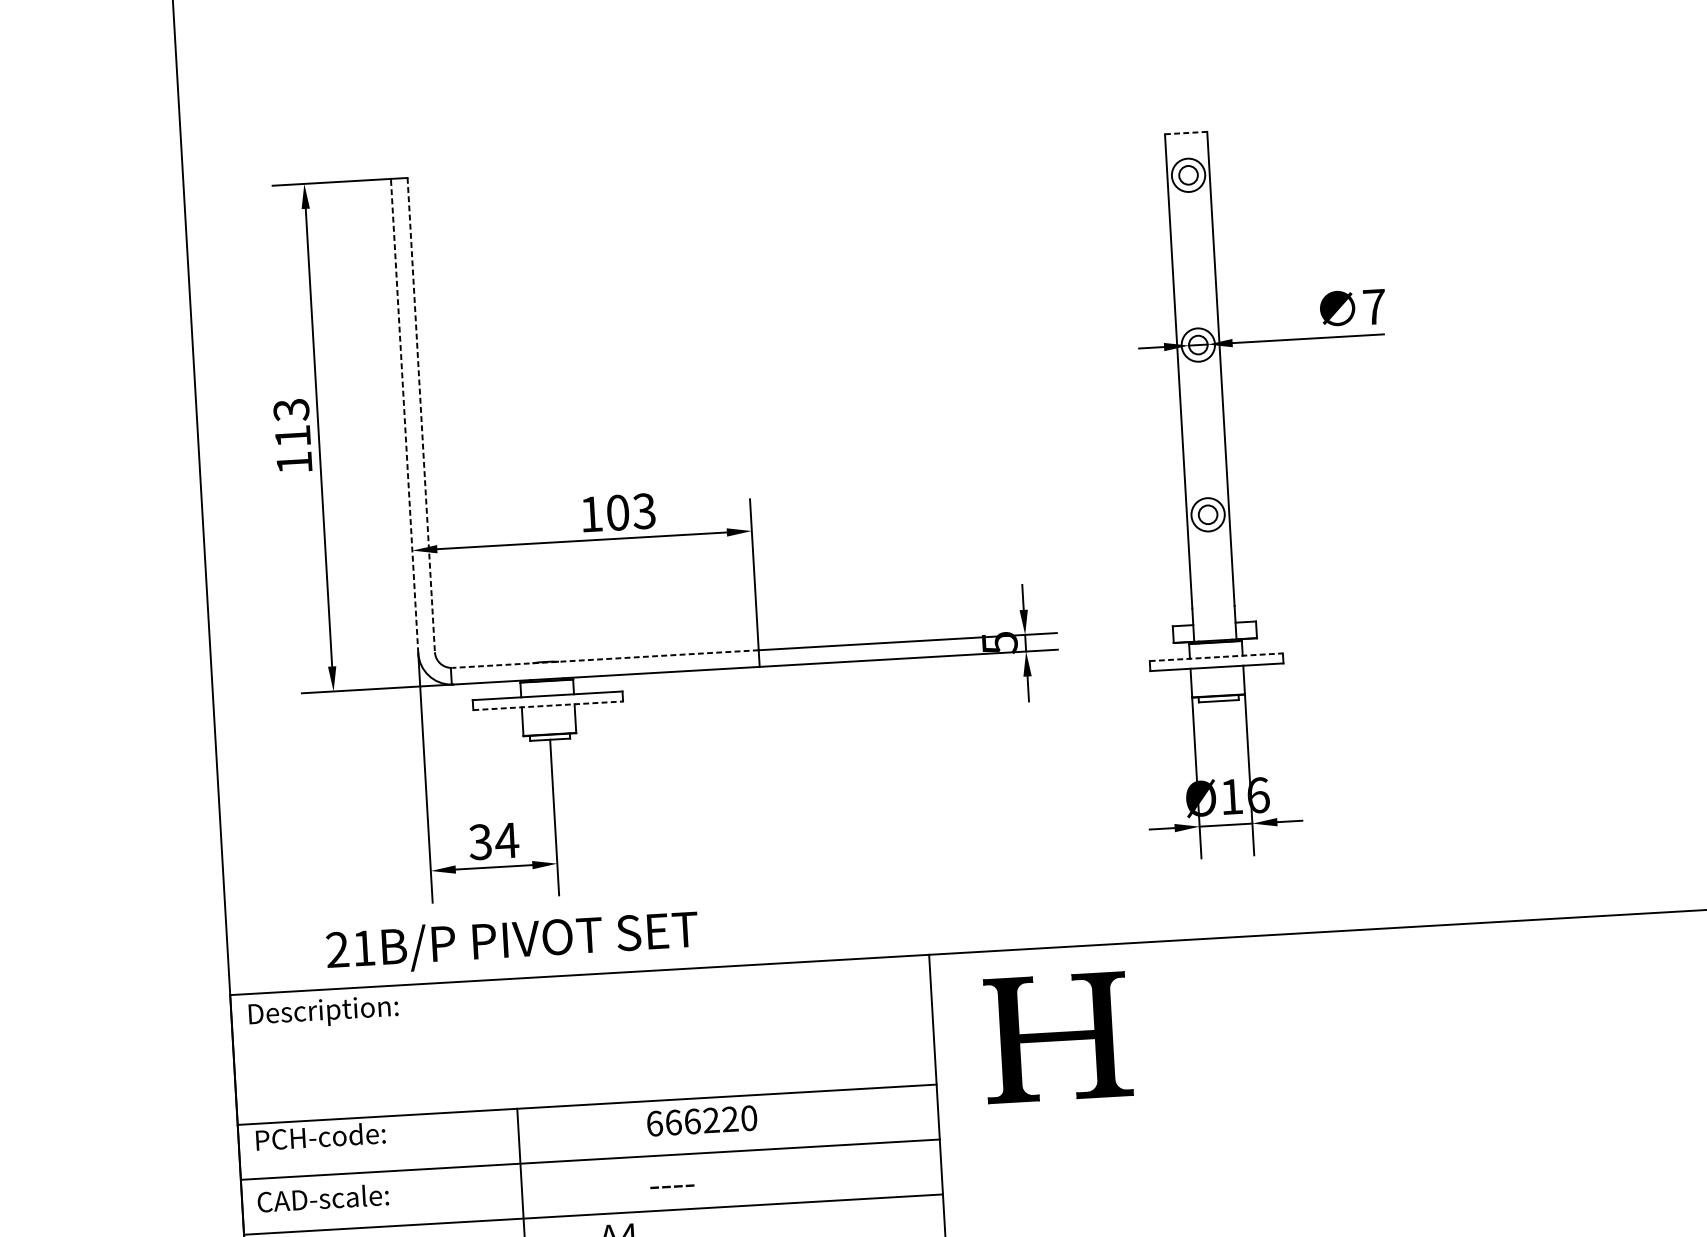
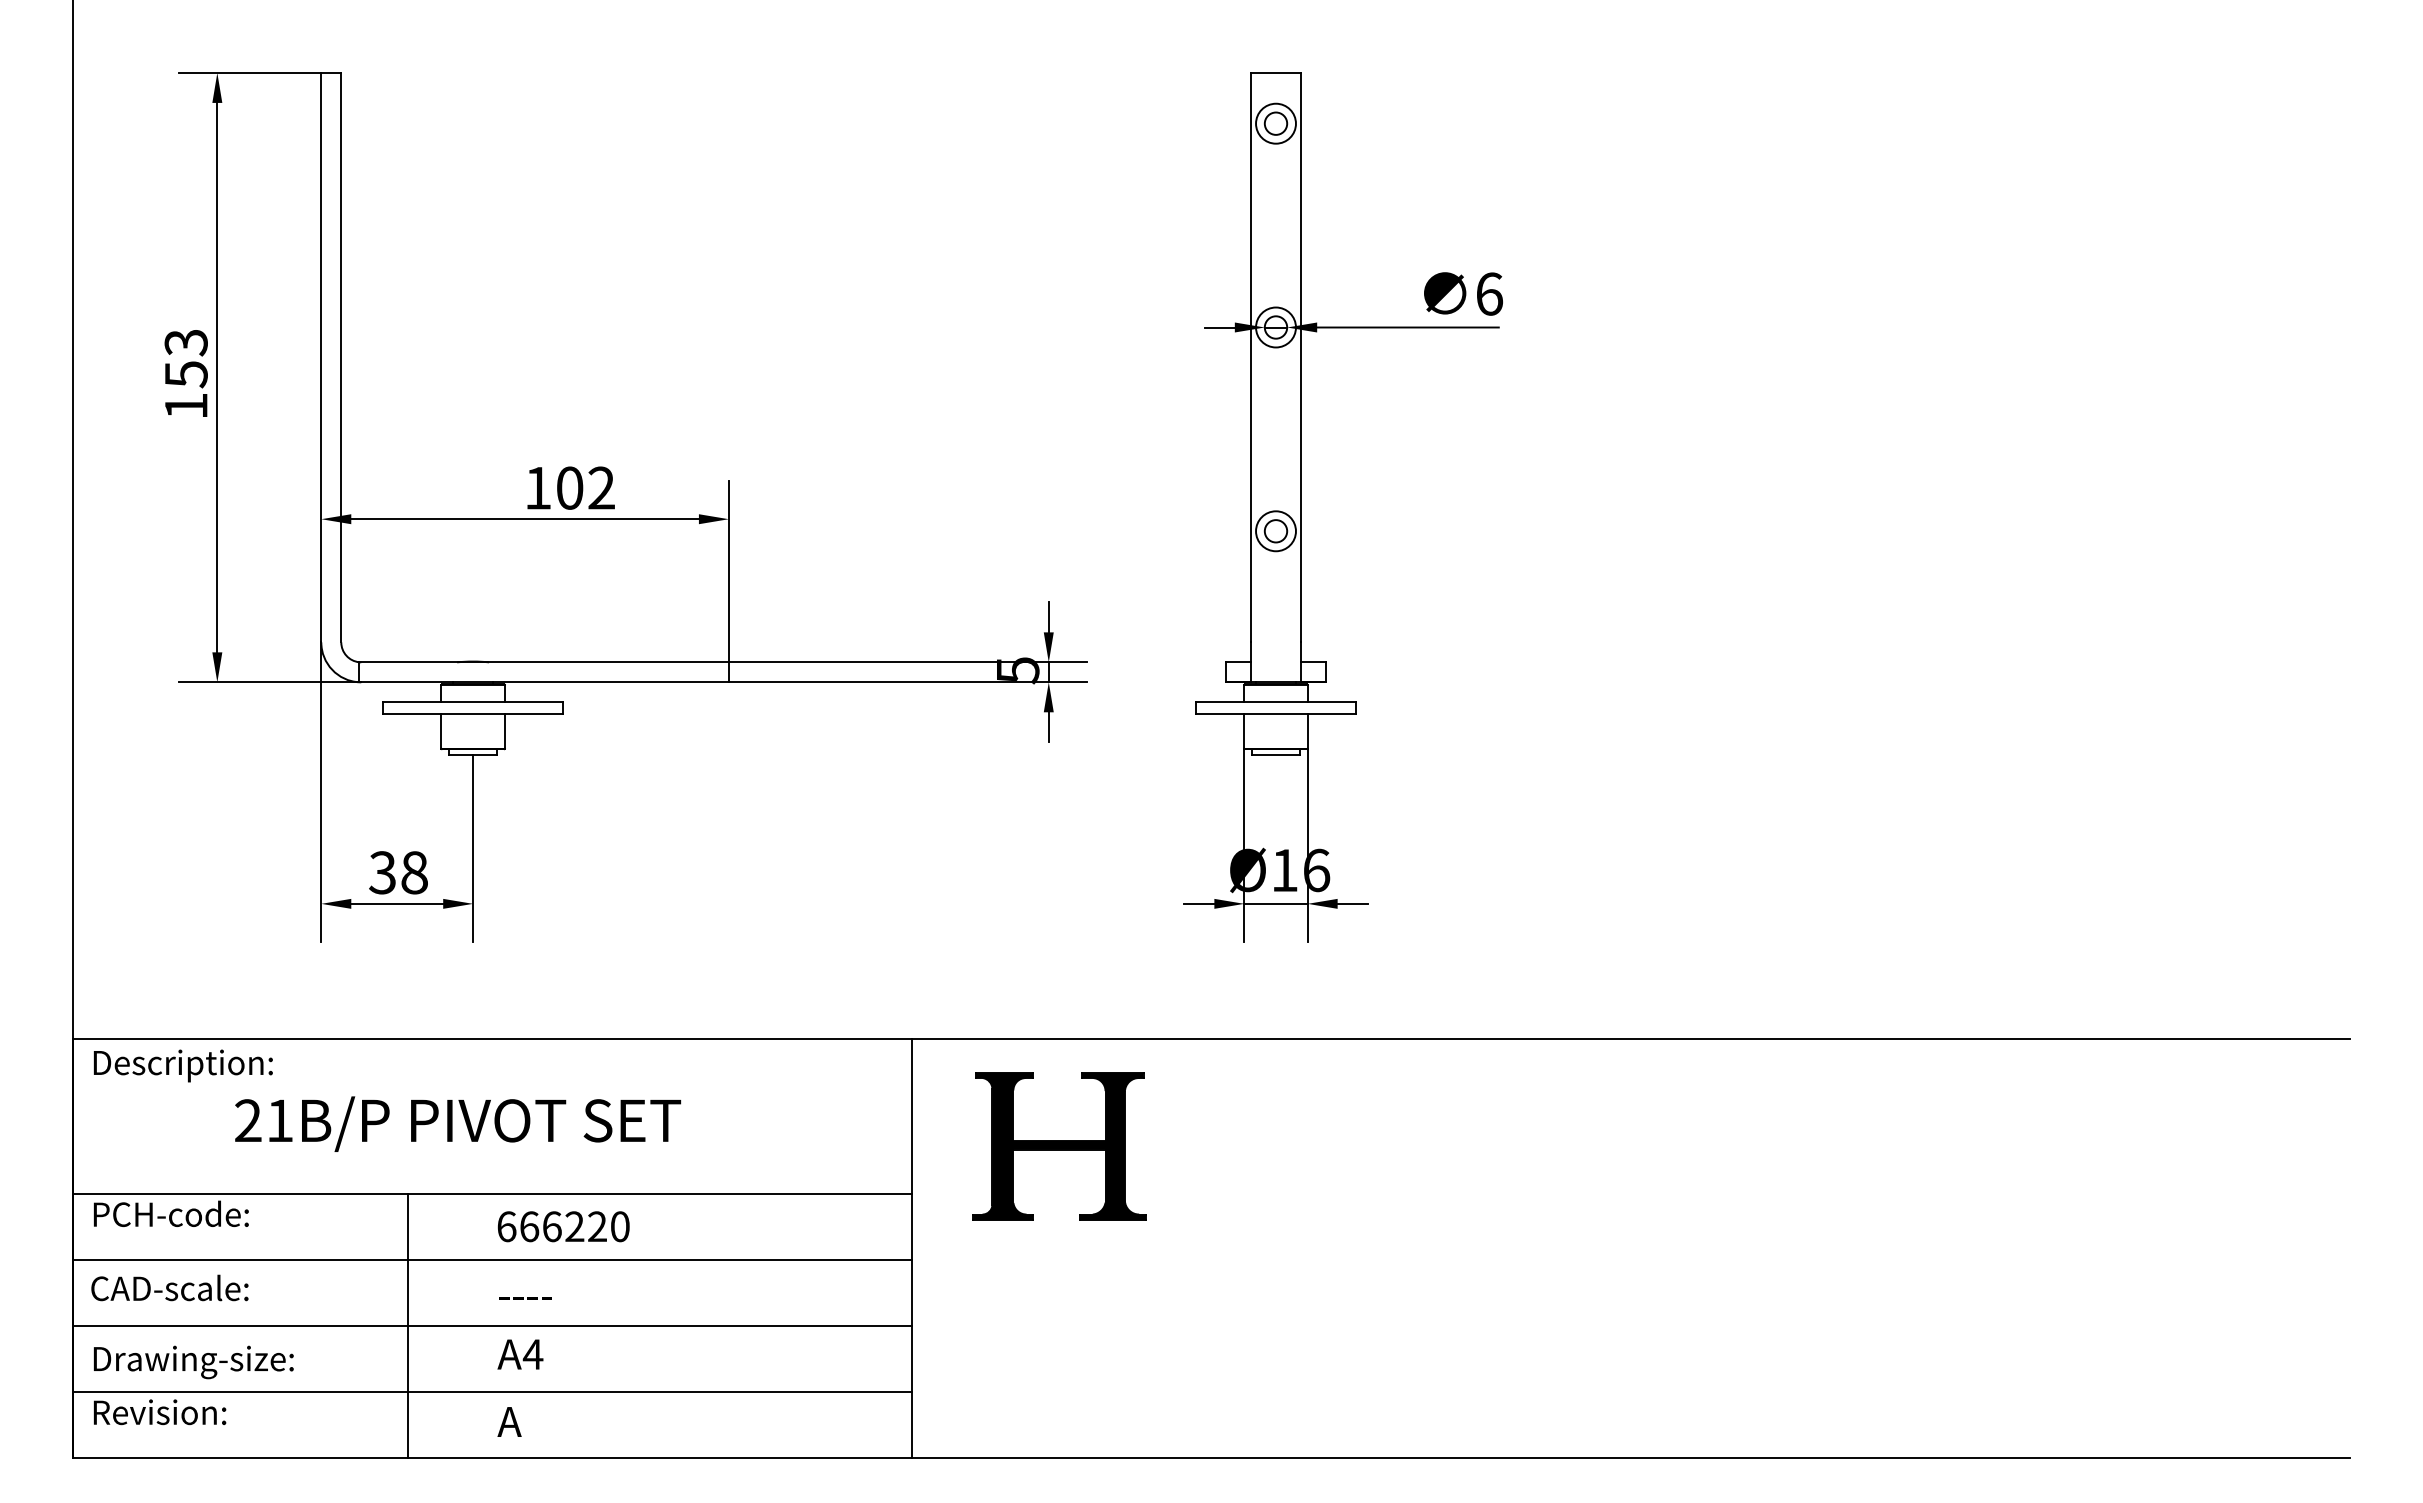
line: (1186, 132) -> (1276, 72), dashed -> solid
text: (1374, 306) -> (1489, 293), 7 -> 6
line: (421, 414) -> (341, 357), dashed -> solid
line: (404, 415) -> (321, 357), dashed -> solid
text: (293, 436) -> (186, 374), 113 -> 153
text: (644, 511) -> (601, 488), 103 -> 102
line: (1216, 657) -> (1276, 702), dashed -> solid
line: (605, 659) -> (545, 662), dashed -> solid
line: (548, 705) -> (473, 714), dashed -> solid
text: (506, 840) -> (414, 872), 34 -> 38
text: (512, 942) -> (458, 1123), moved
text: (701, 1120) -> (563, 1226), moved
text: (672, 1186) -> (525, 1298), moved

